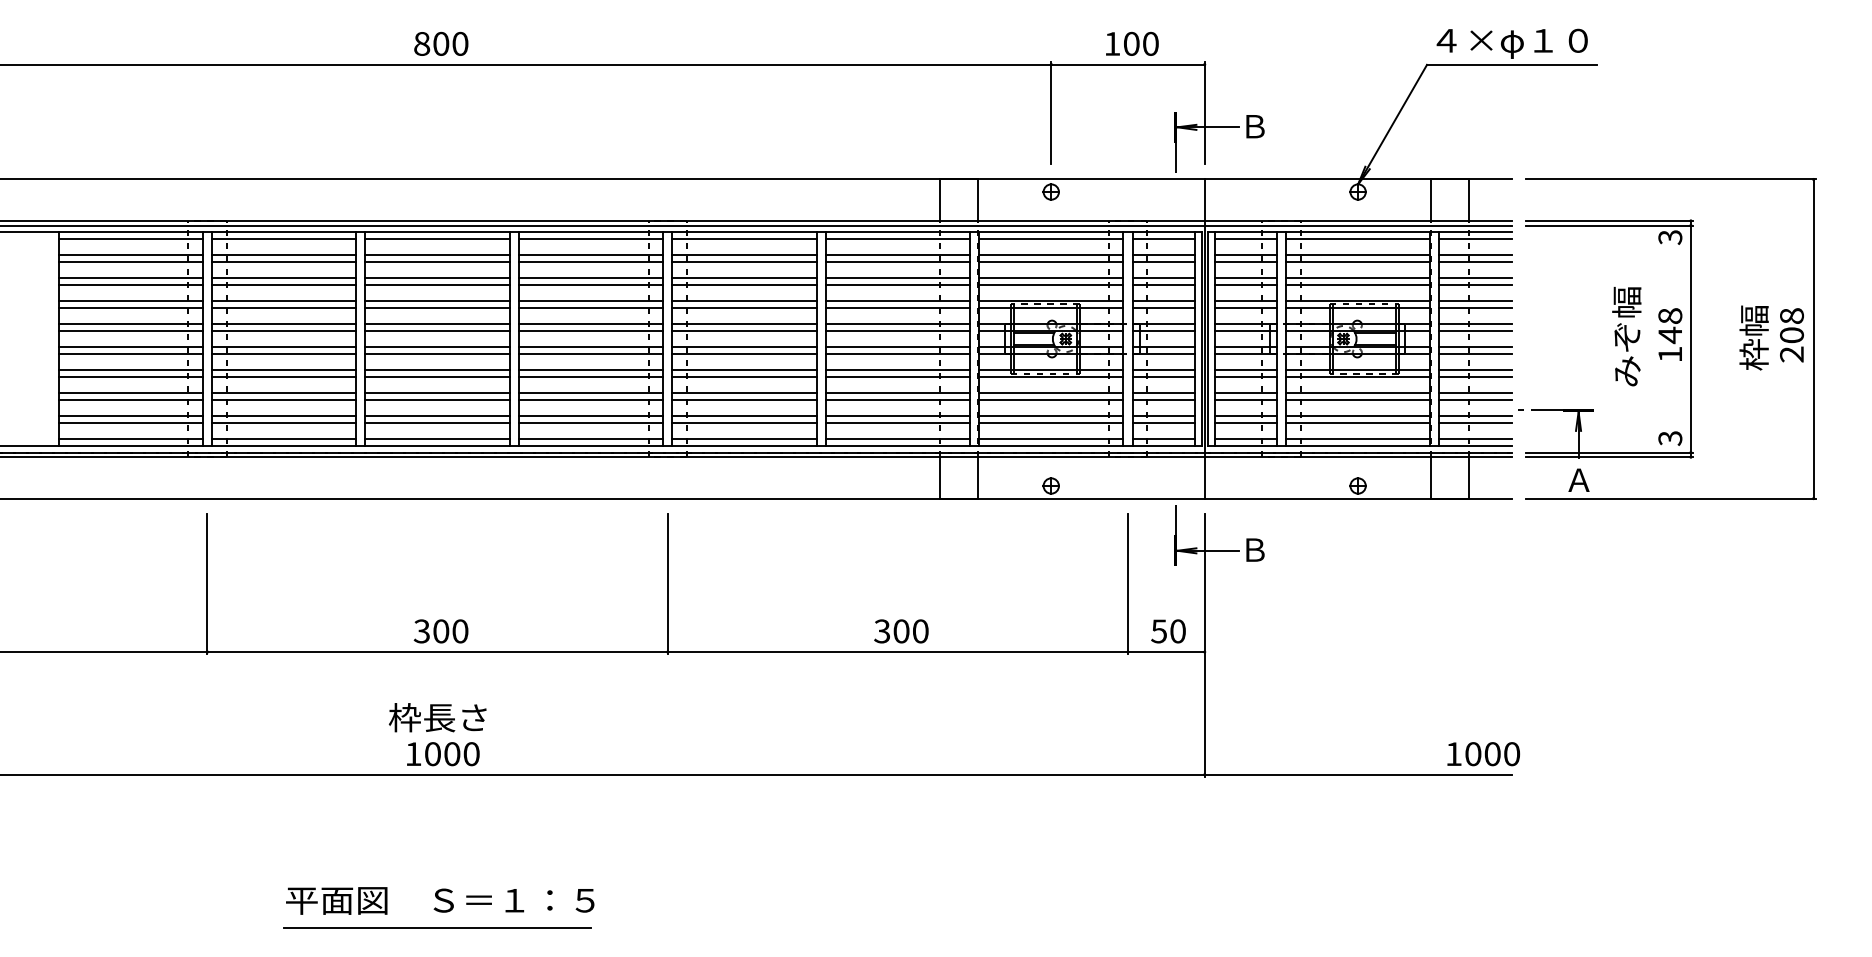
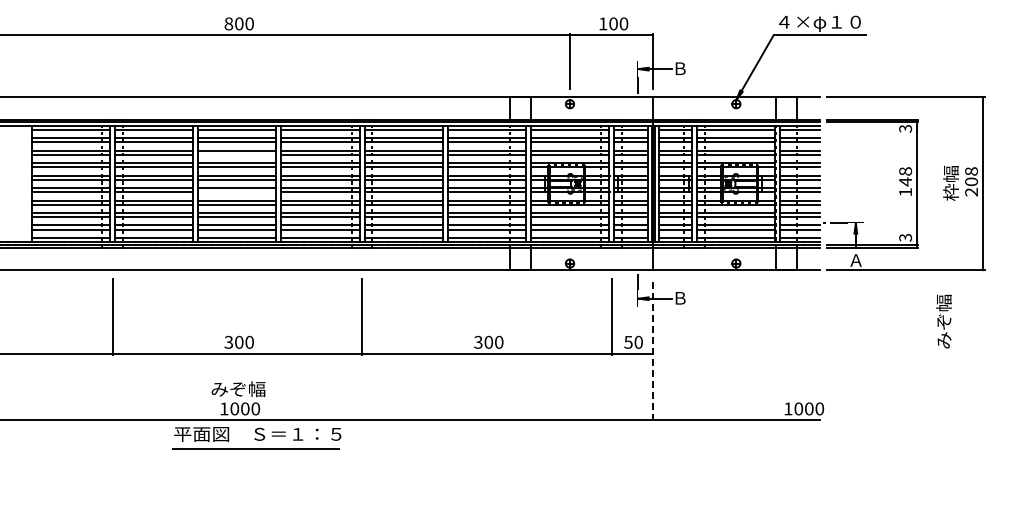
line: (437, 284) -> (237, 154), removed
text: (1625, 336) -> (943, 321), moved
line: (437, 354) -> (237, 192), removed
line: (1205, 644) -> (653, 349), solid -> dashed
text: (439, 718) -> (238, 389), 枠長さ -> みぞ幅
part: (437, 908) -> (256, 438), moved

